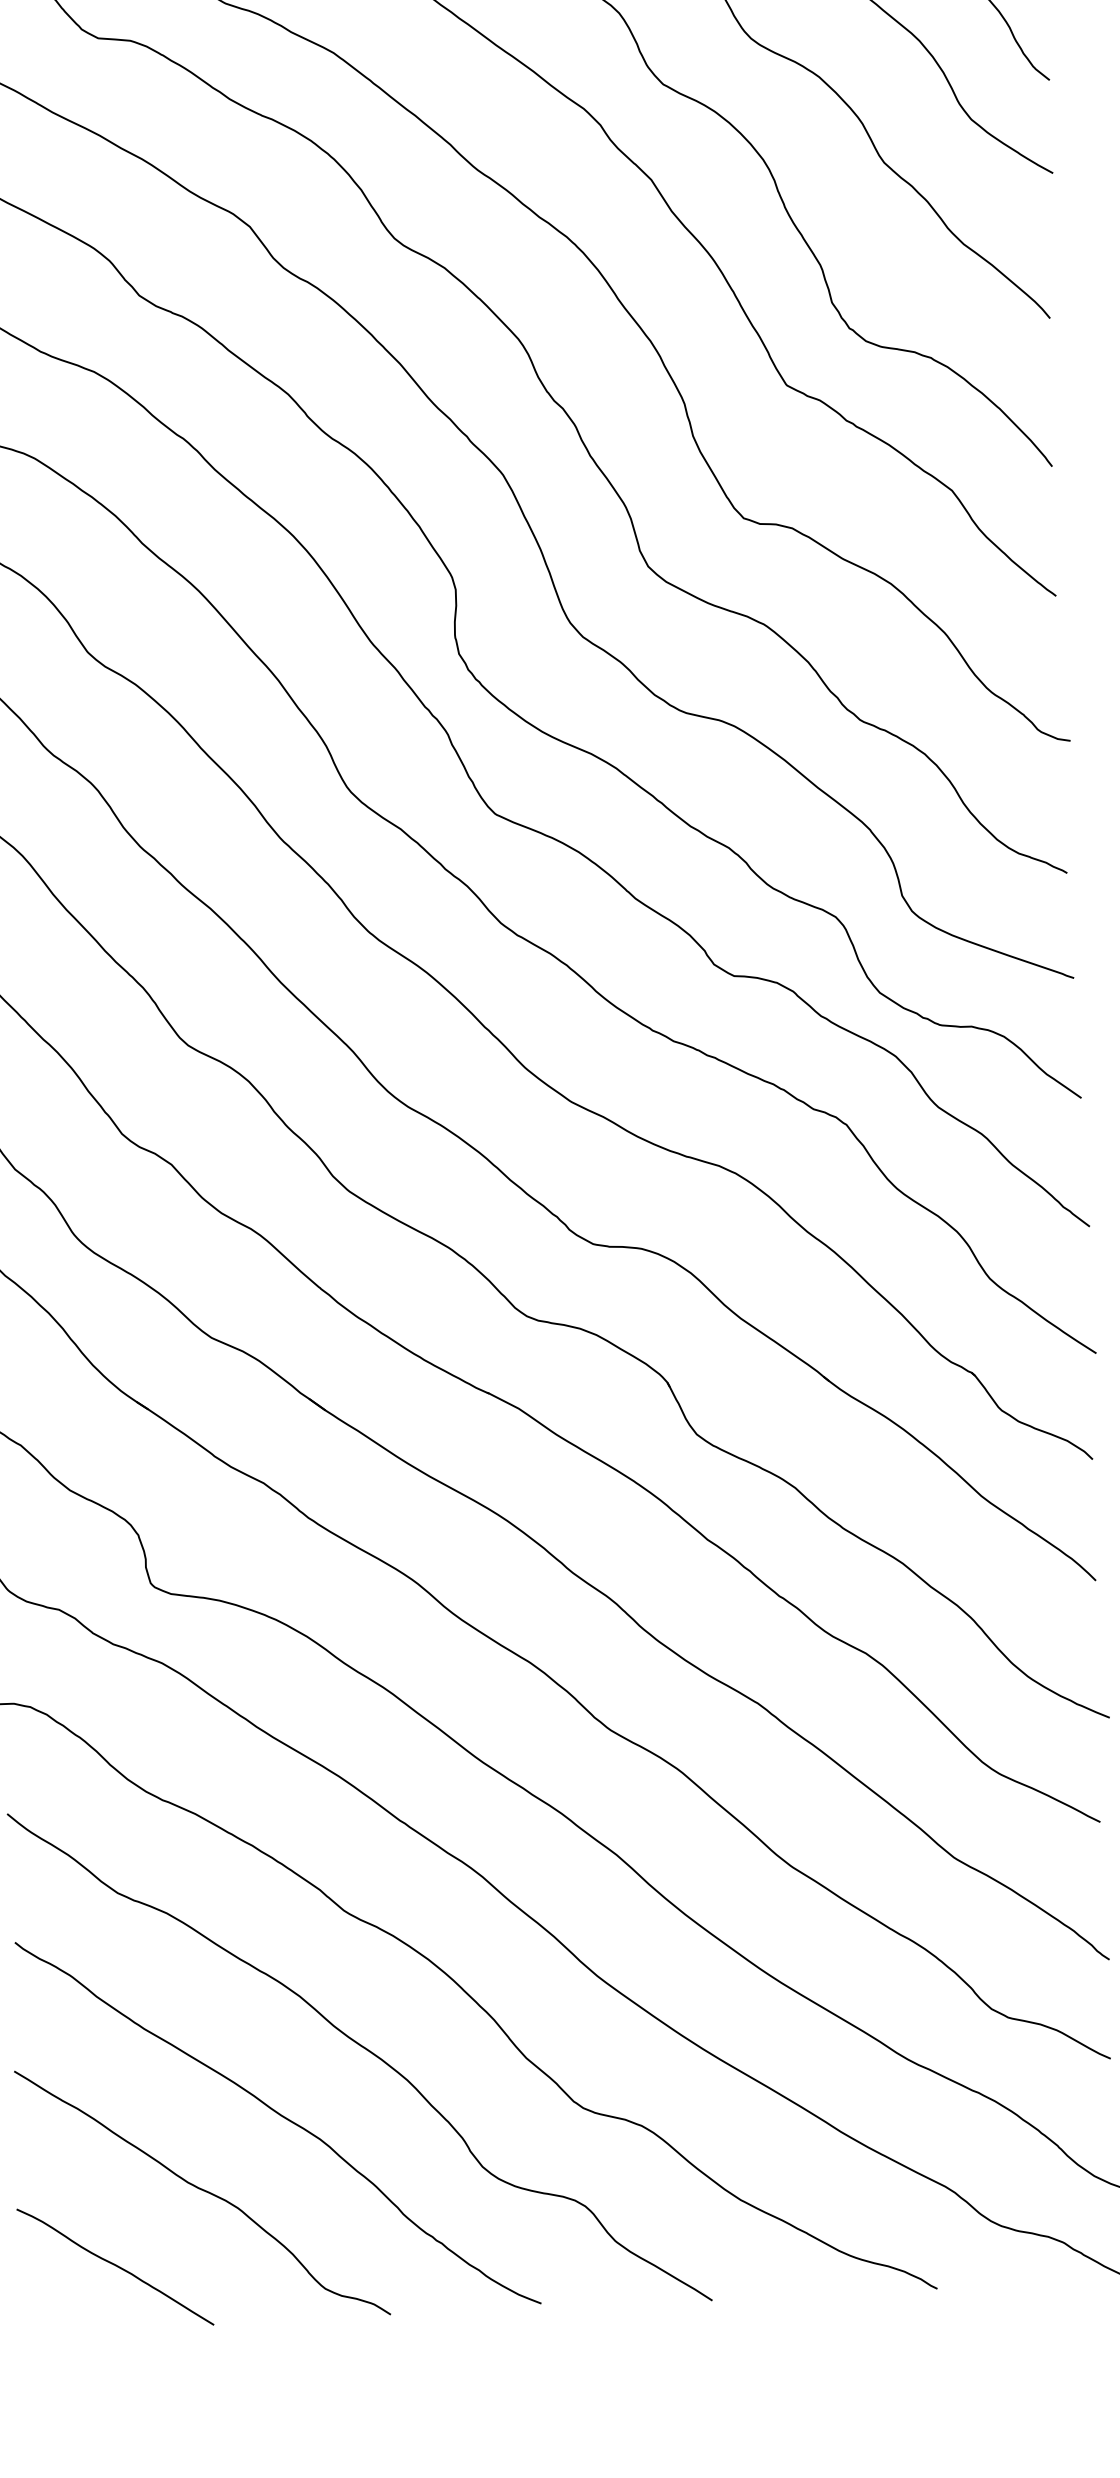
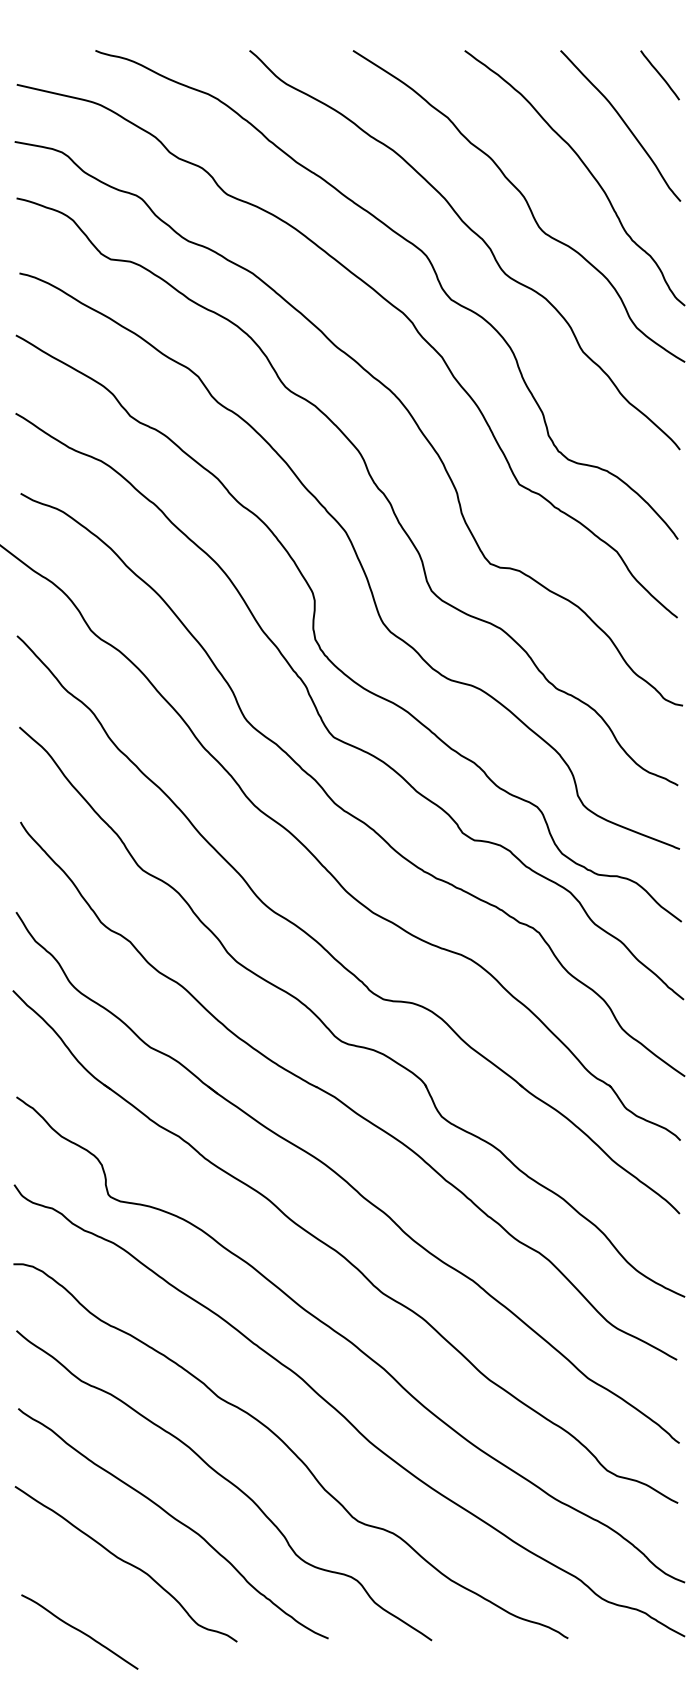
curve: (114, 2266) -> (79, 1631), moved

